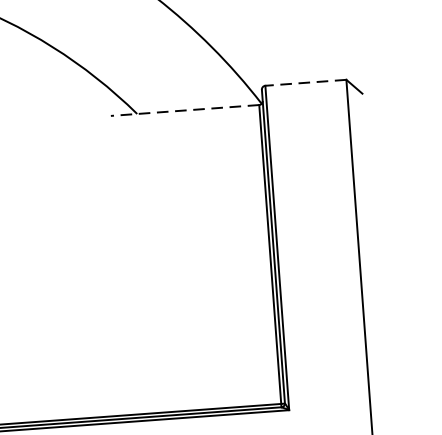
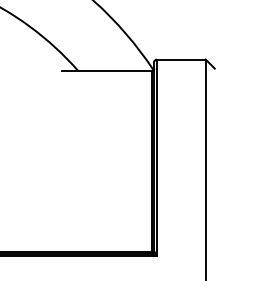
line: (306, 82) -> (181, 59), dashed -> solid
line: (185, 109) -> (107, 70), dashed -> solid

